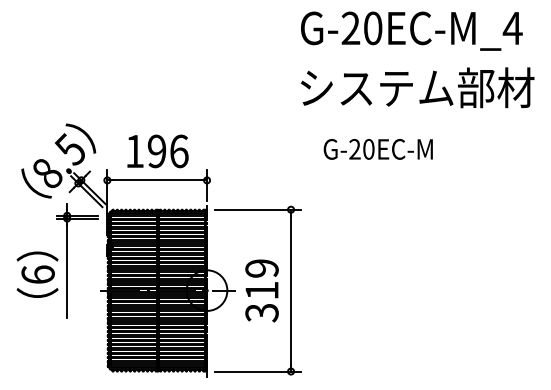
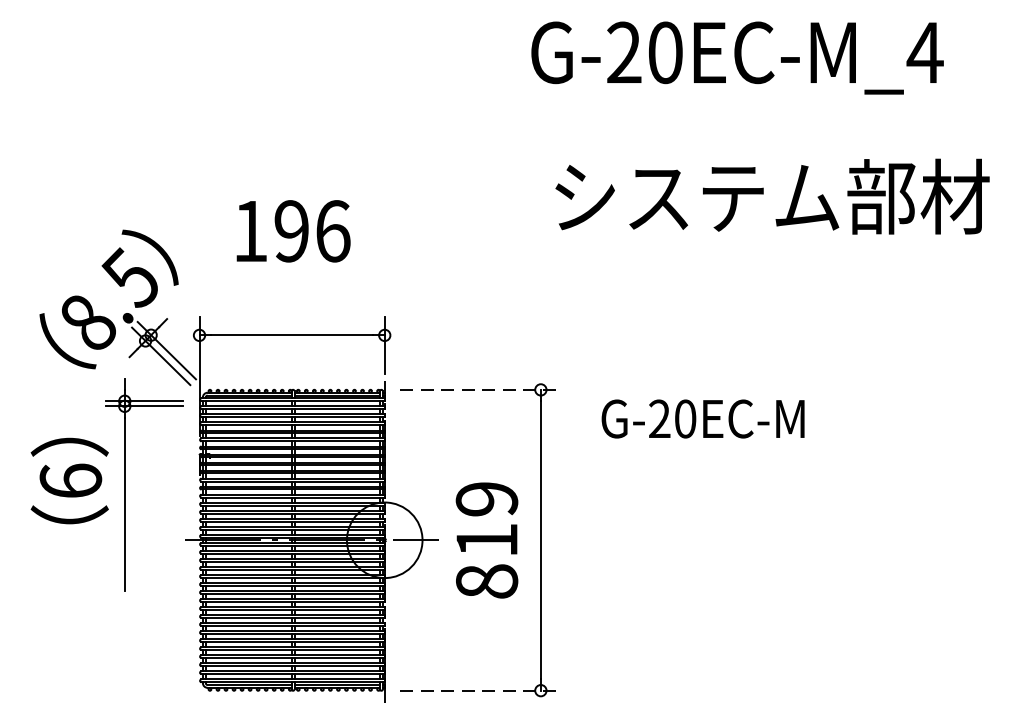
text: (411, 30) -> (736, 56), moved
text: (417, 87) -> (772, 196), moved
text: (377, 149) -> (701, 419), moved
text: (157, 151) -> (292, 231), moved
line: (258, 209) -> (480, 389), solid -> dashed
text: (37, 274) -> (69, 480), moved
text: (261, 312) -> (485, 580), 319 -> 819
line: (258, 371) -> (480, 690), solid -> dashed

